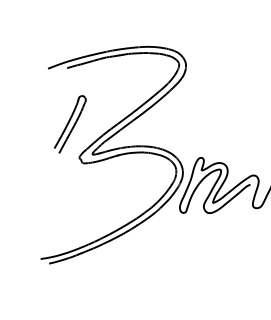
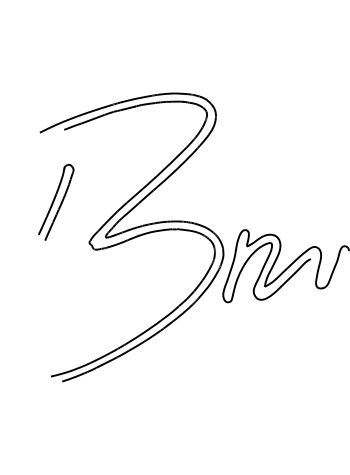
part: (70, 124) -> (56, 202), moved

